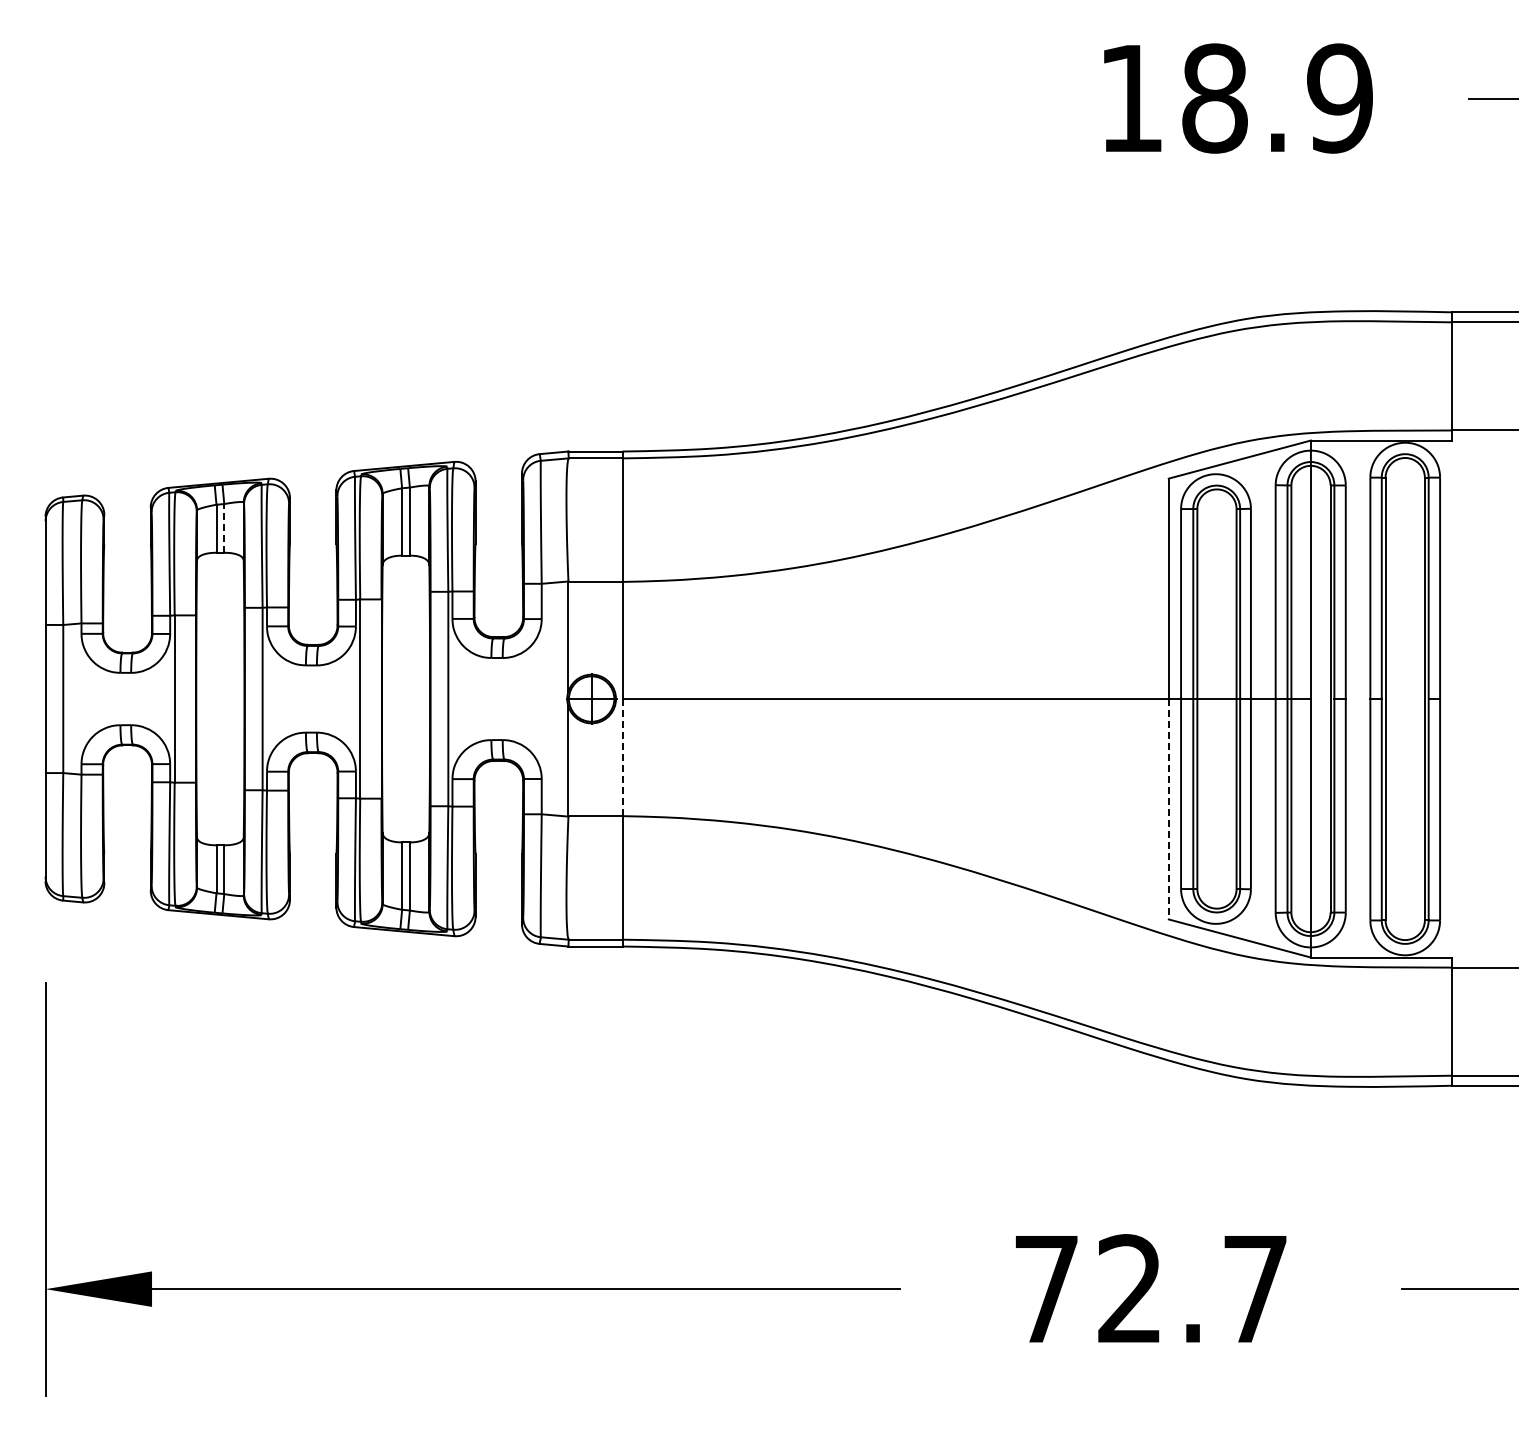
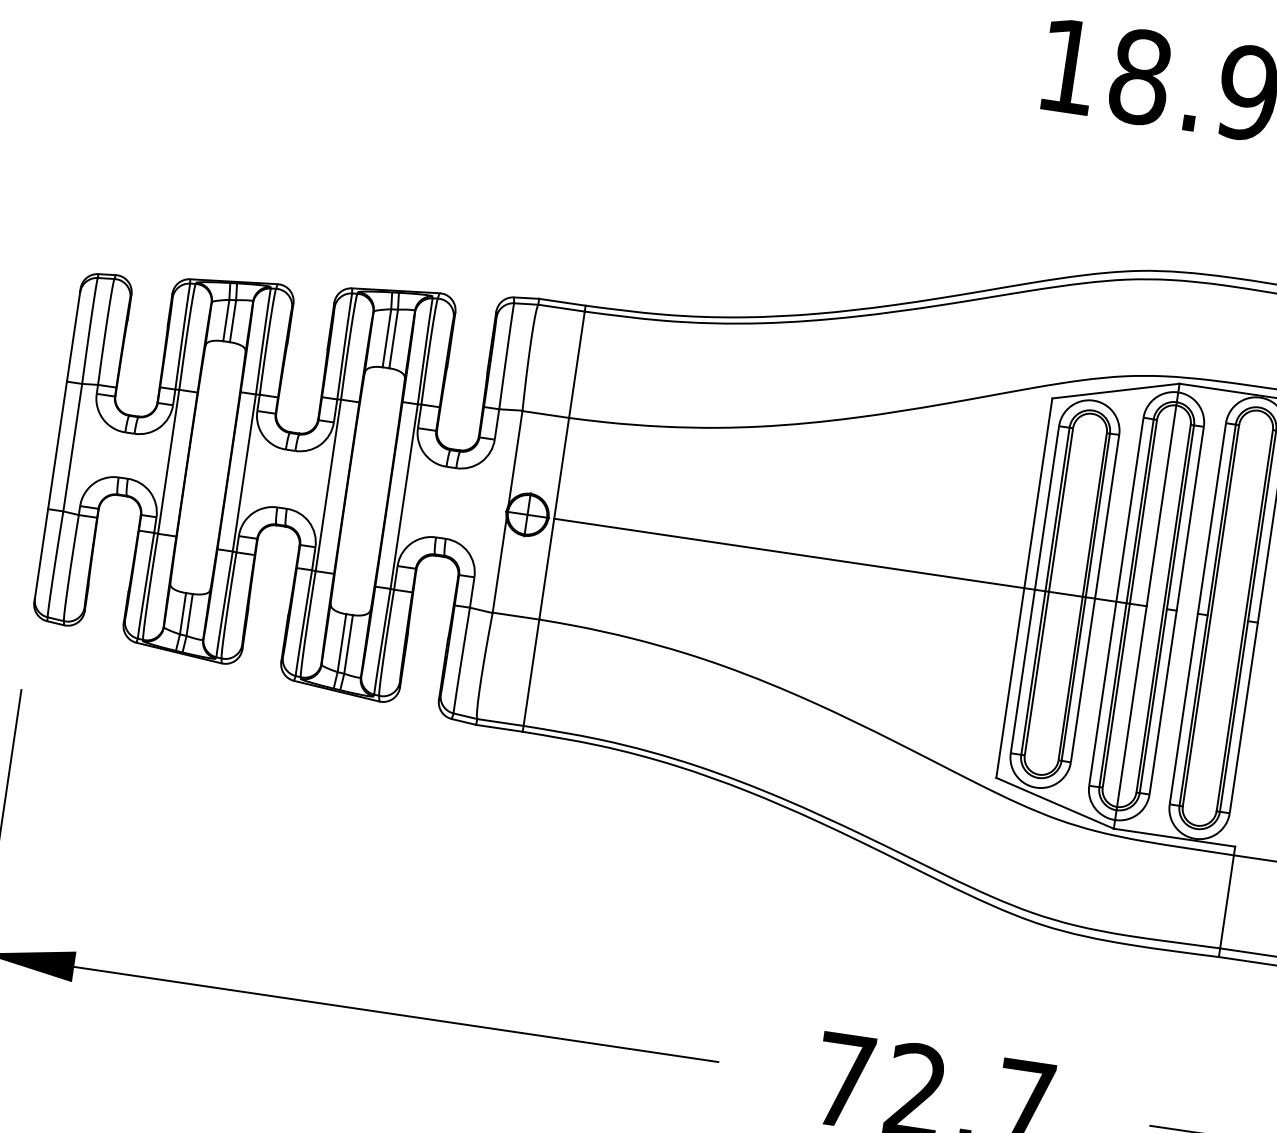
line: (224, 527) -> (233, 320), dashed -> solid
line: (622, 757) -> (546, 569), dashed -> solid
line: (1168, 809) -> (1010, 683), dashed -> solid

